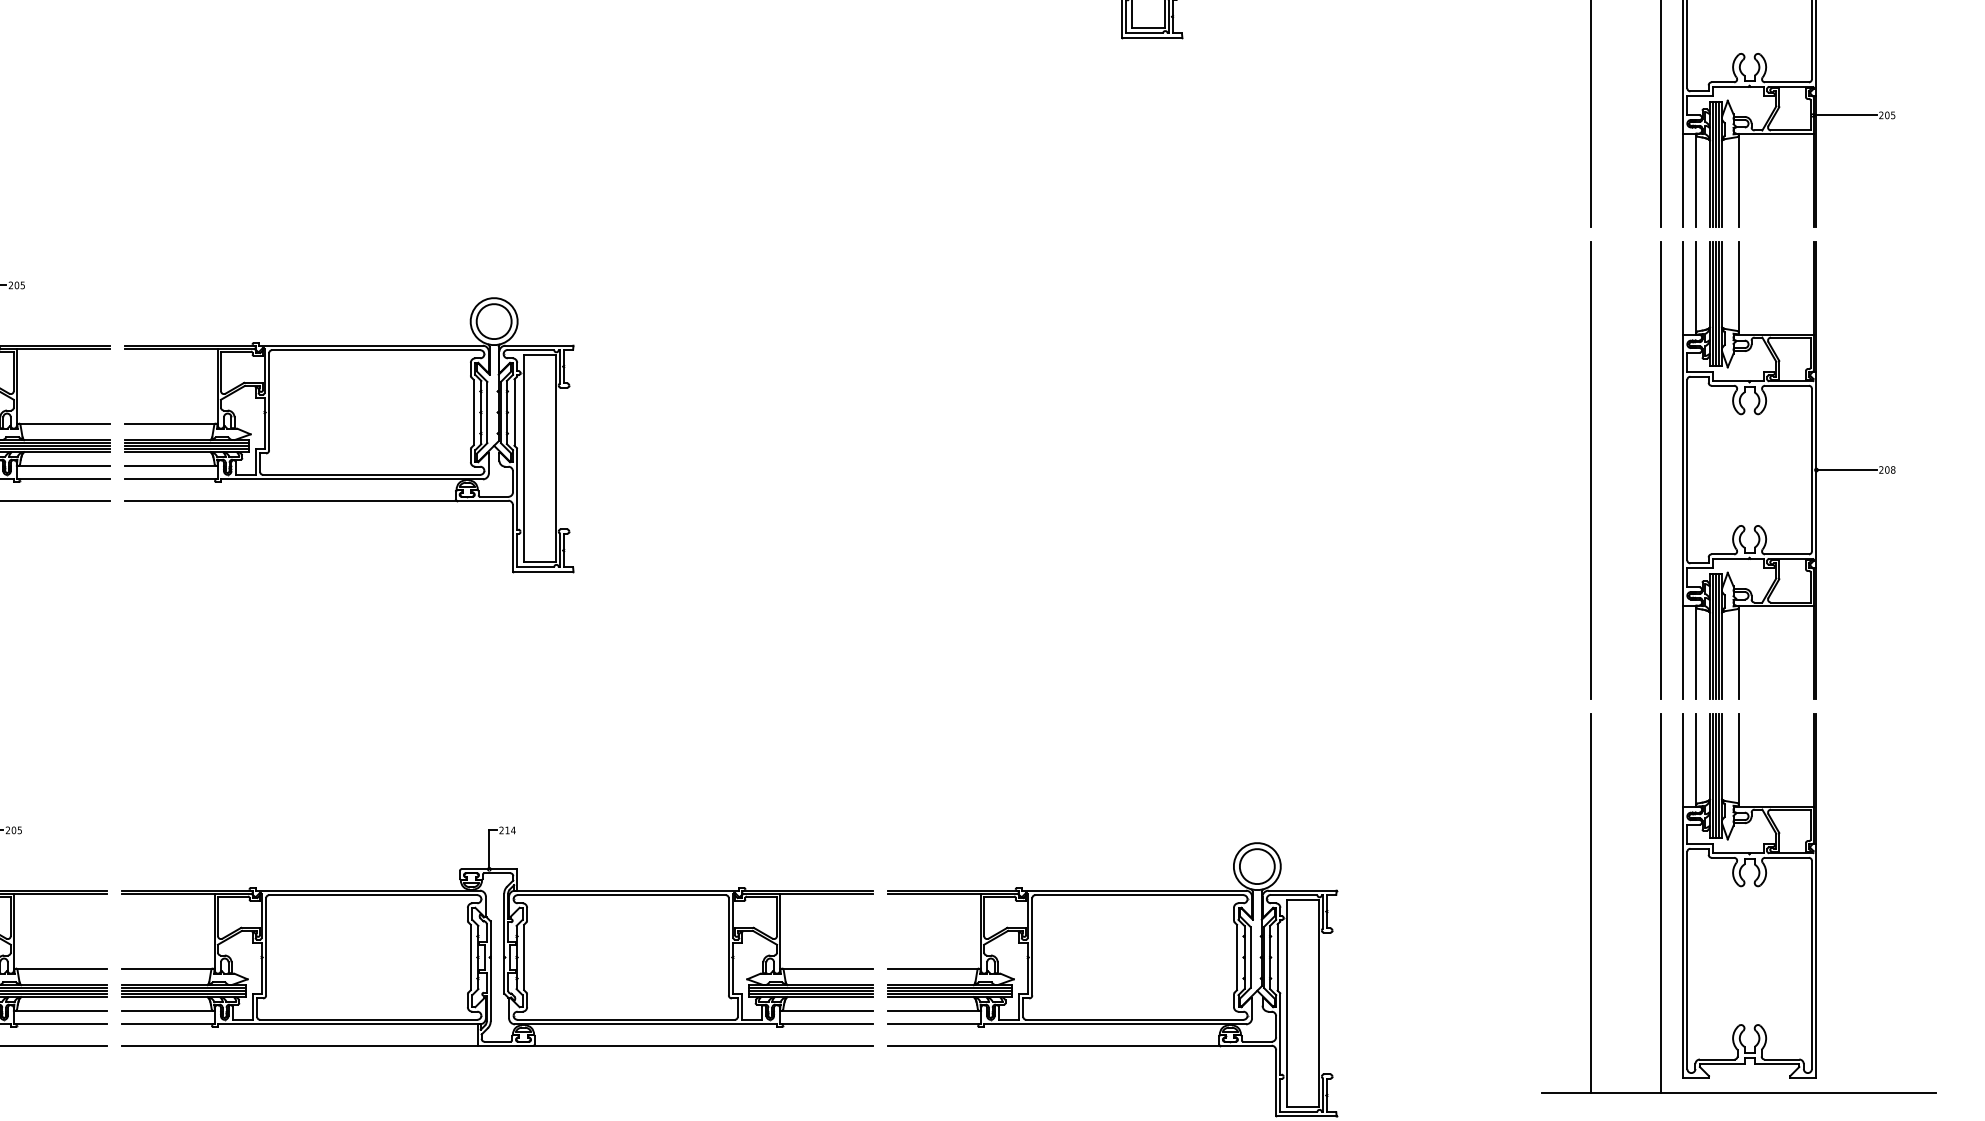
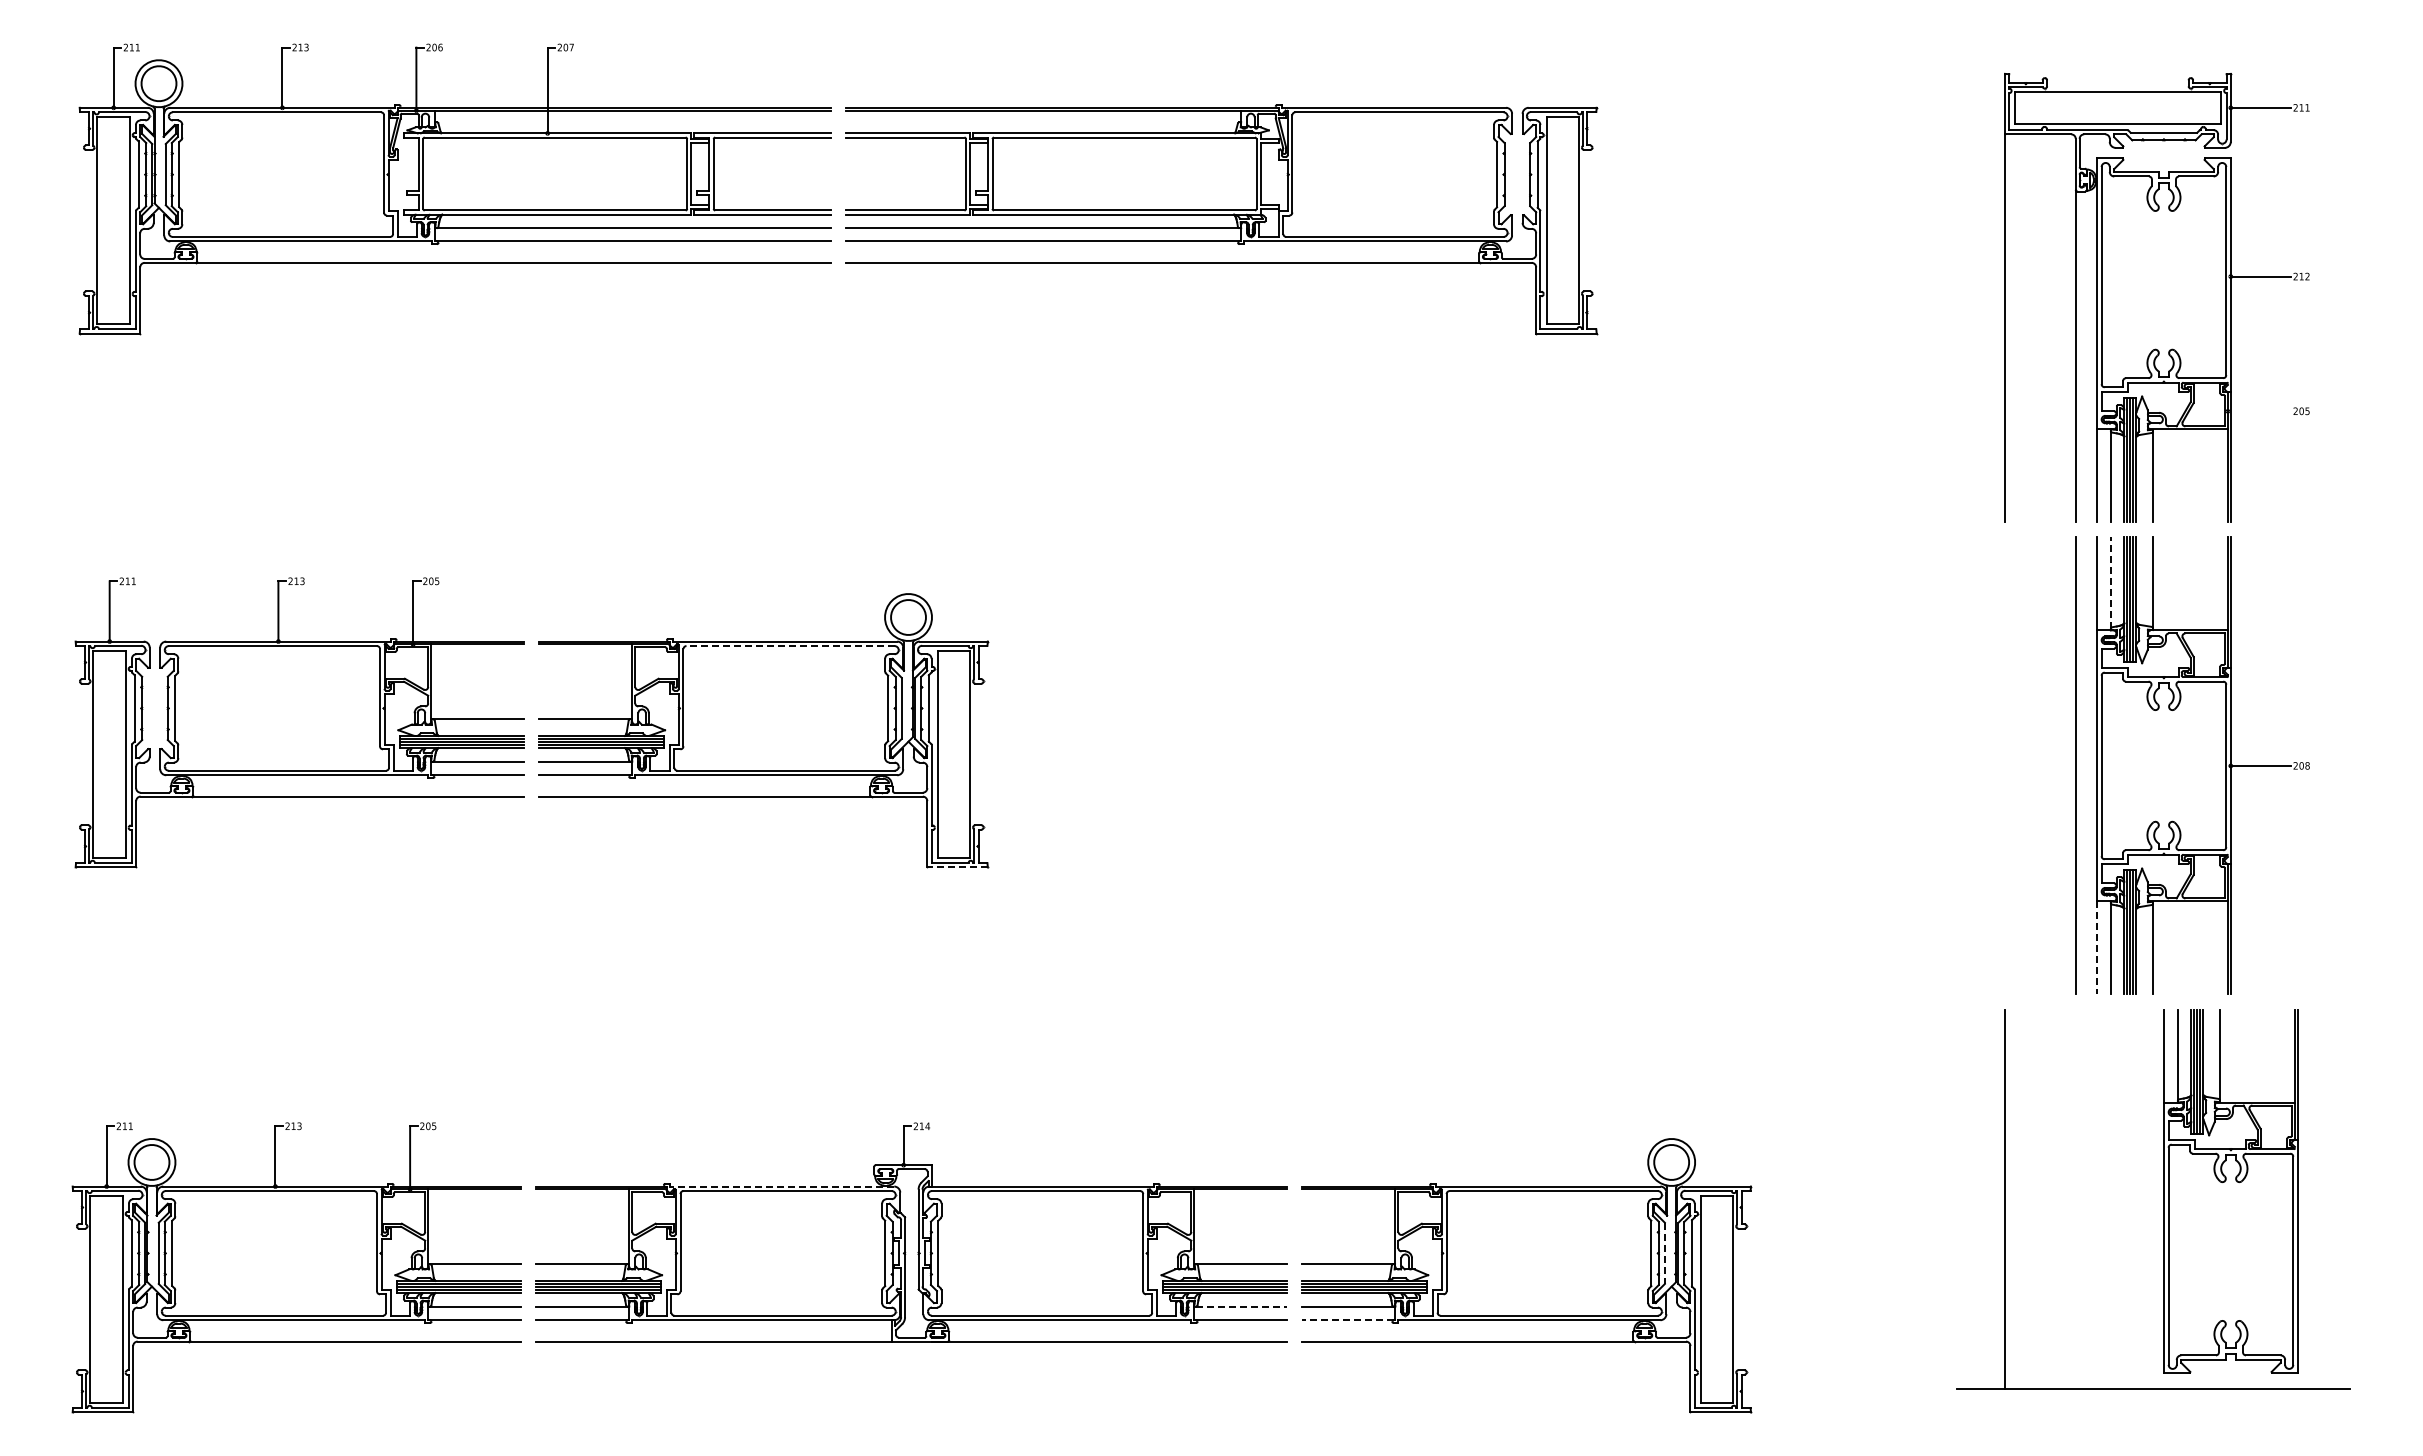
line: (1845, 115) -> (2259, 411), removed
line: (1696, 287) -> (2110, 583), solid -> dashed
line: (376, 350) -> (790, 646), solid -> dashed
line: (1590, 469) -> (2004, 765), removed
line: (543, 571) -> (957, 867), solid -> dashed
line: (1683, 651) -> (2097, 947), solid -> dashed
line: (367, 890) -> (781, 1186), solid -> dashed
part: (1749, 895) -> (2230, 1191), moved
line: (1661, 902) -> (2075, 1198), removed
line: (1250, 957) -> (1664, 1253), solid -> dashed
line: (827, 1010) -> (1241, 1306), solid -> dashed
line: (934, 1024) -> (1348, 1320), solid -> dashed

